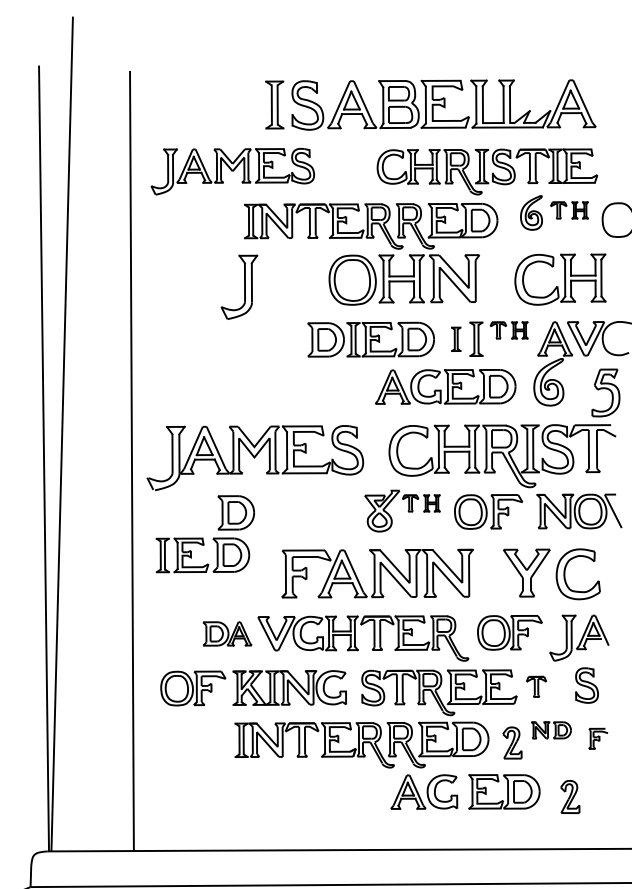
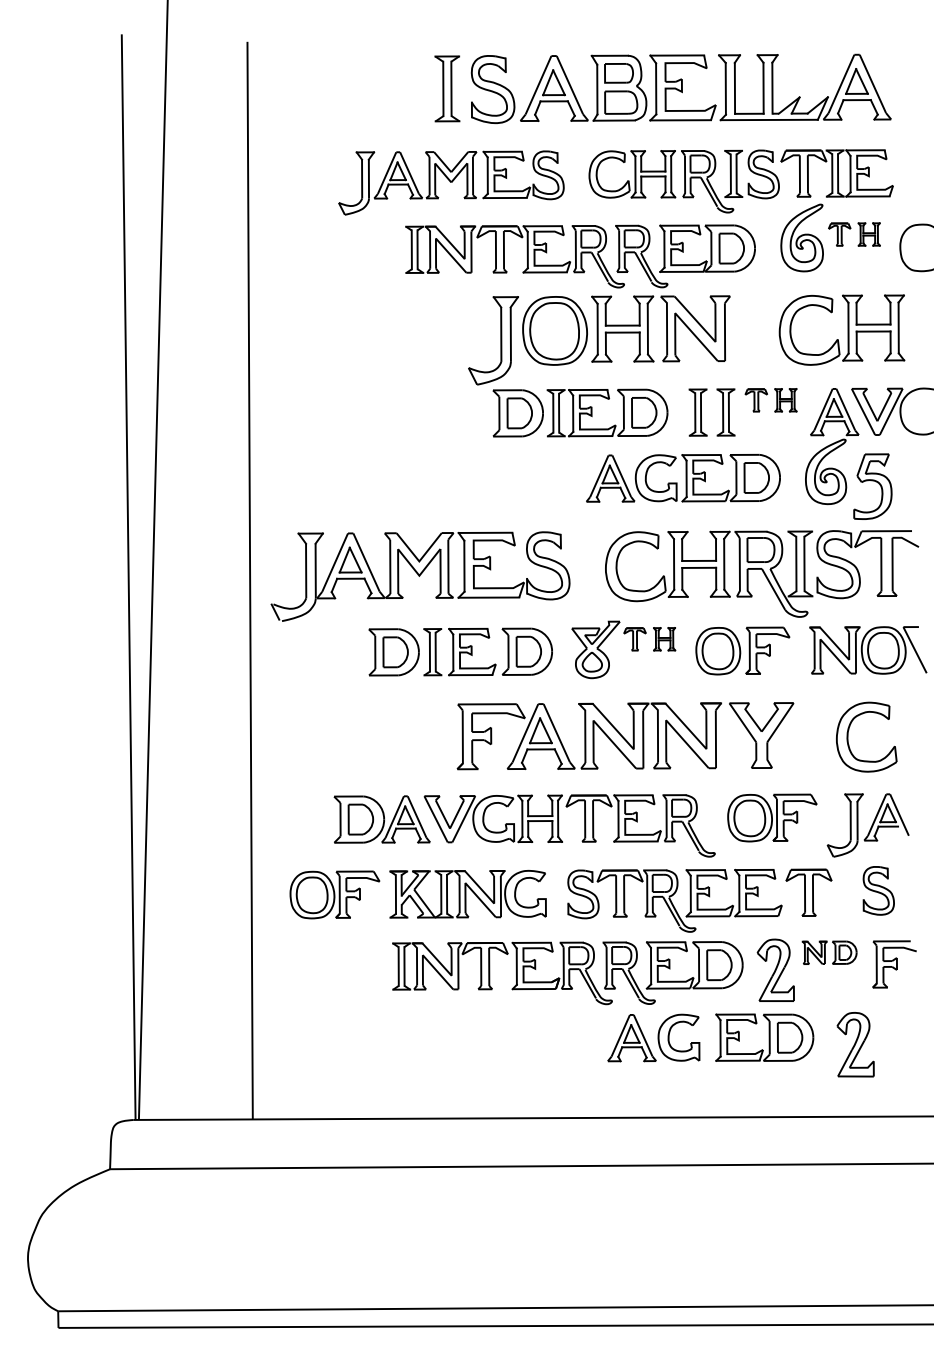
part: (232, 171) -> (451, 182), moved
part: (531, 212) -> (801, 237), size x1.43
part: (244, 287) -> (500, 340), moved
part: (455, 339) -> (697, 412), size x1.43
part: (605, 392) -> (872, 486), moved
part: (202, 545) -> (487, 638), moved
part: (526, 573) -> (761, 735), moved
part: (227, 633) -> (381, 819), size x1.43
part: (536, 686) -> (808, 892), size x1.67
part: (598, 738) -> (894, 964), size x1.67
part: (512, 742) -> (775, 969), size x1.43
part: (570, 796) -> (855, 1044), size x1.43

